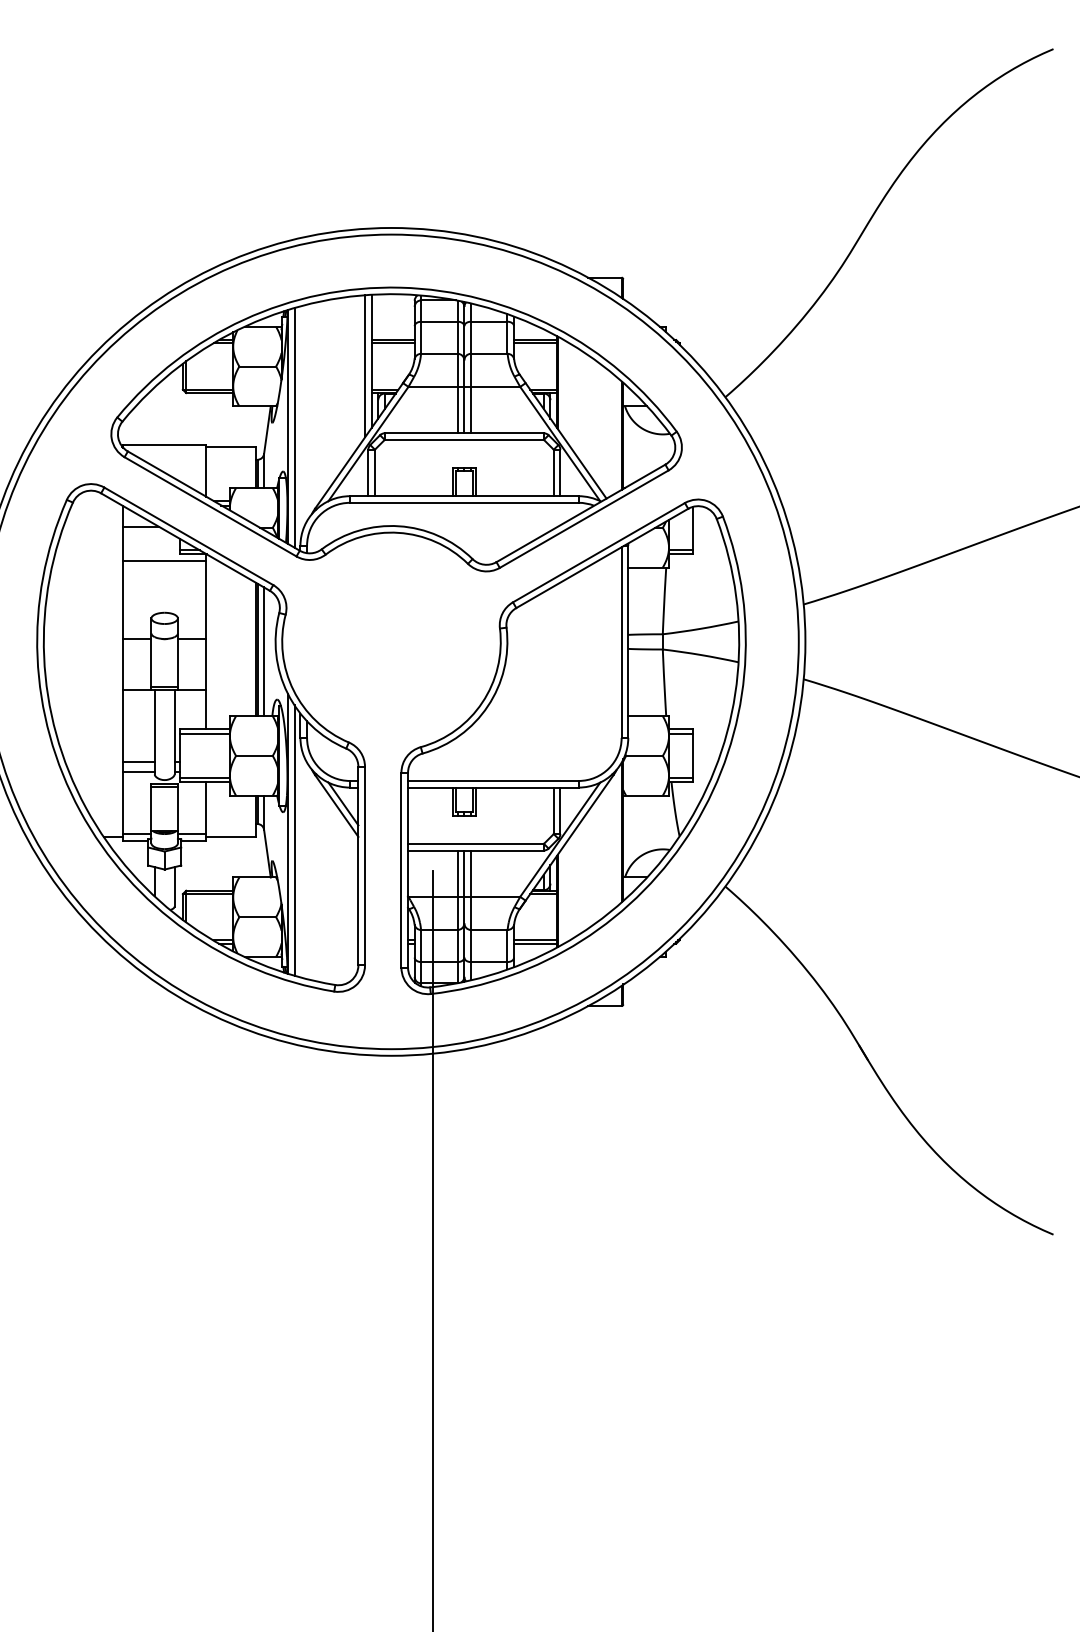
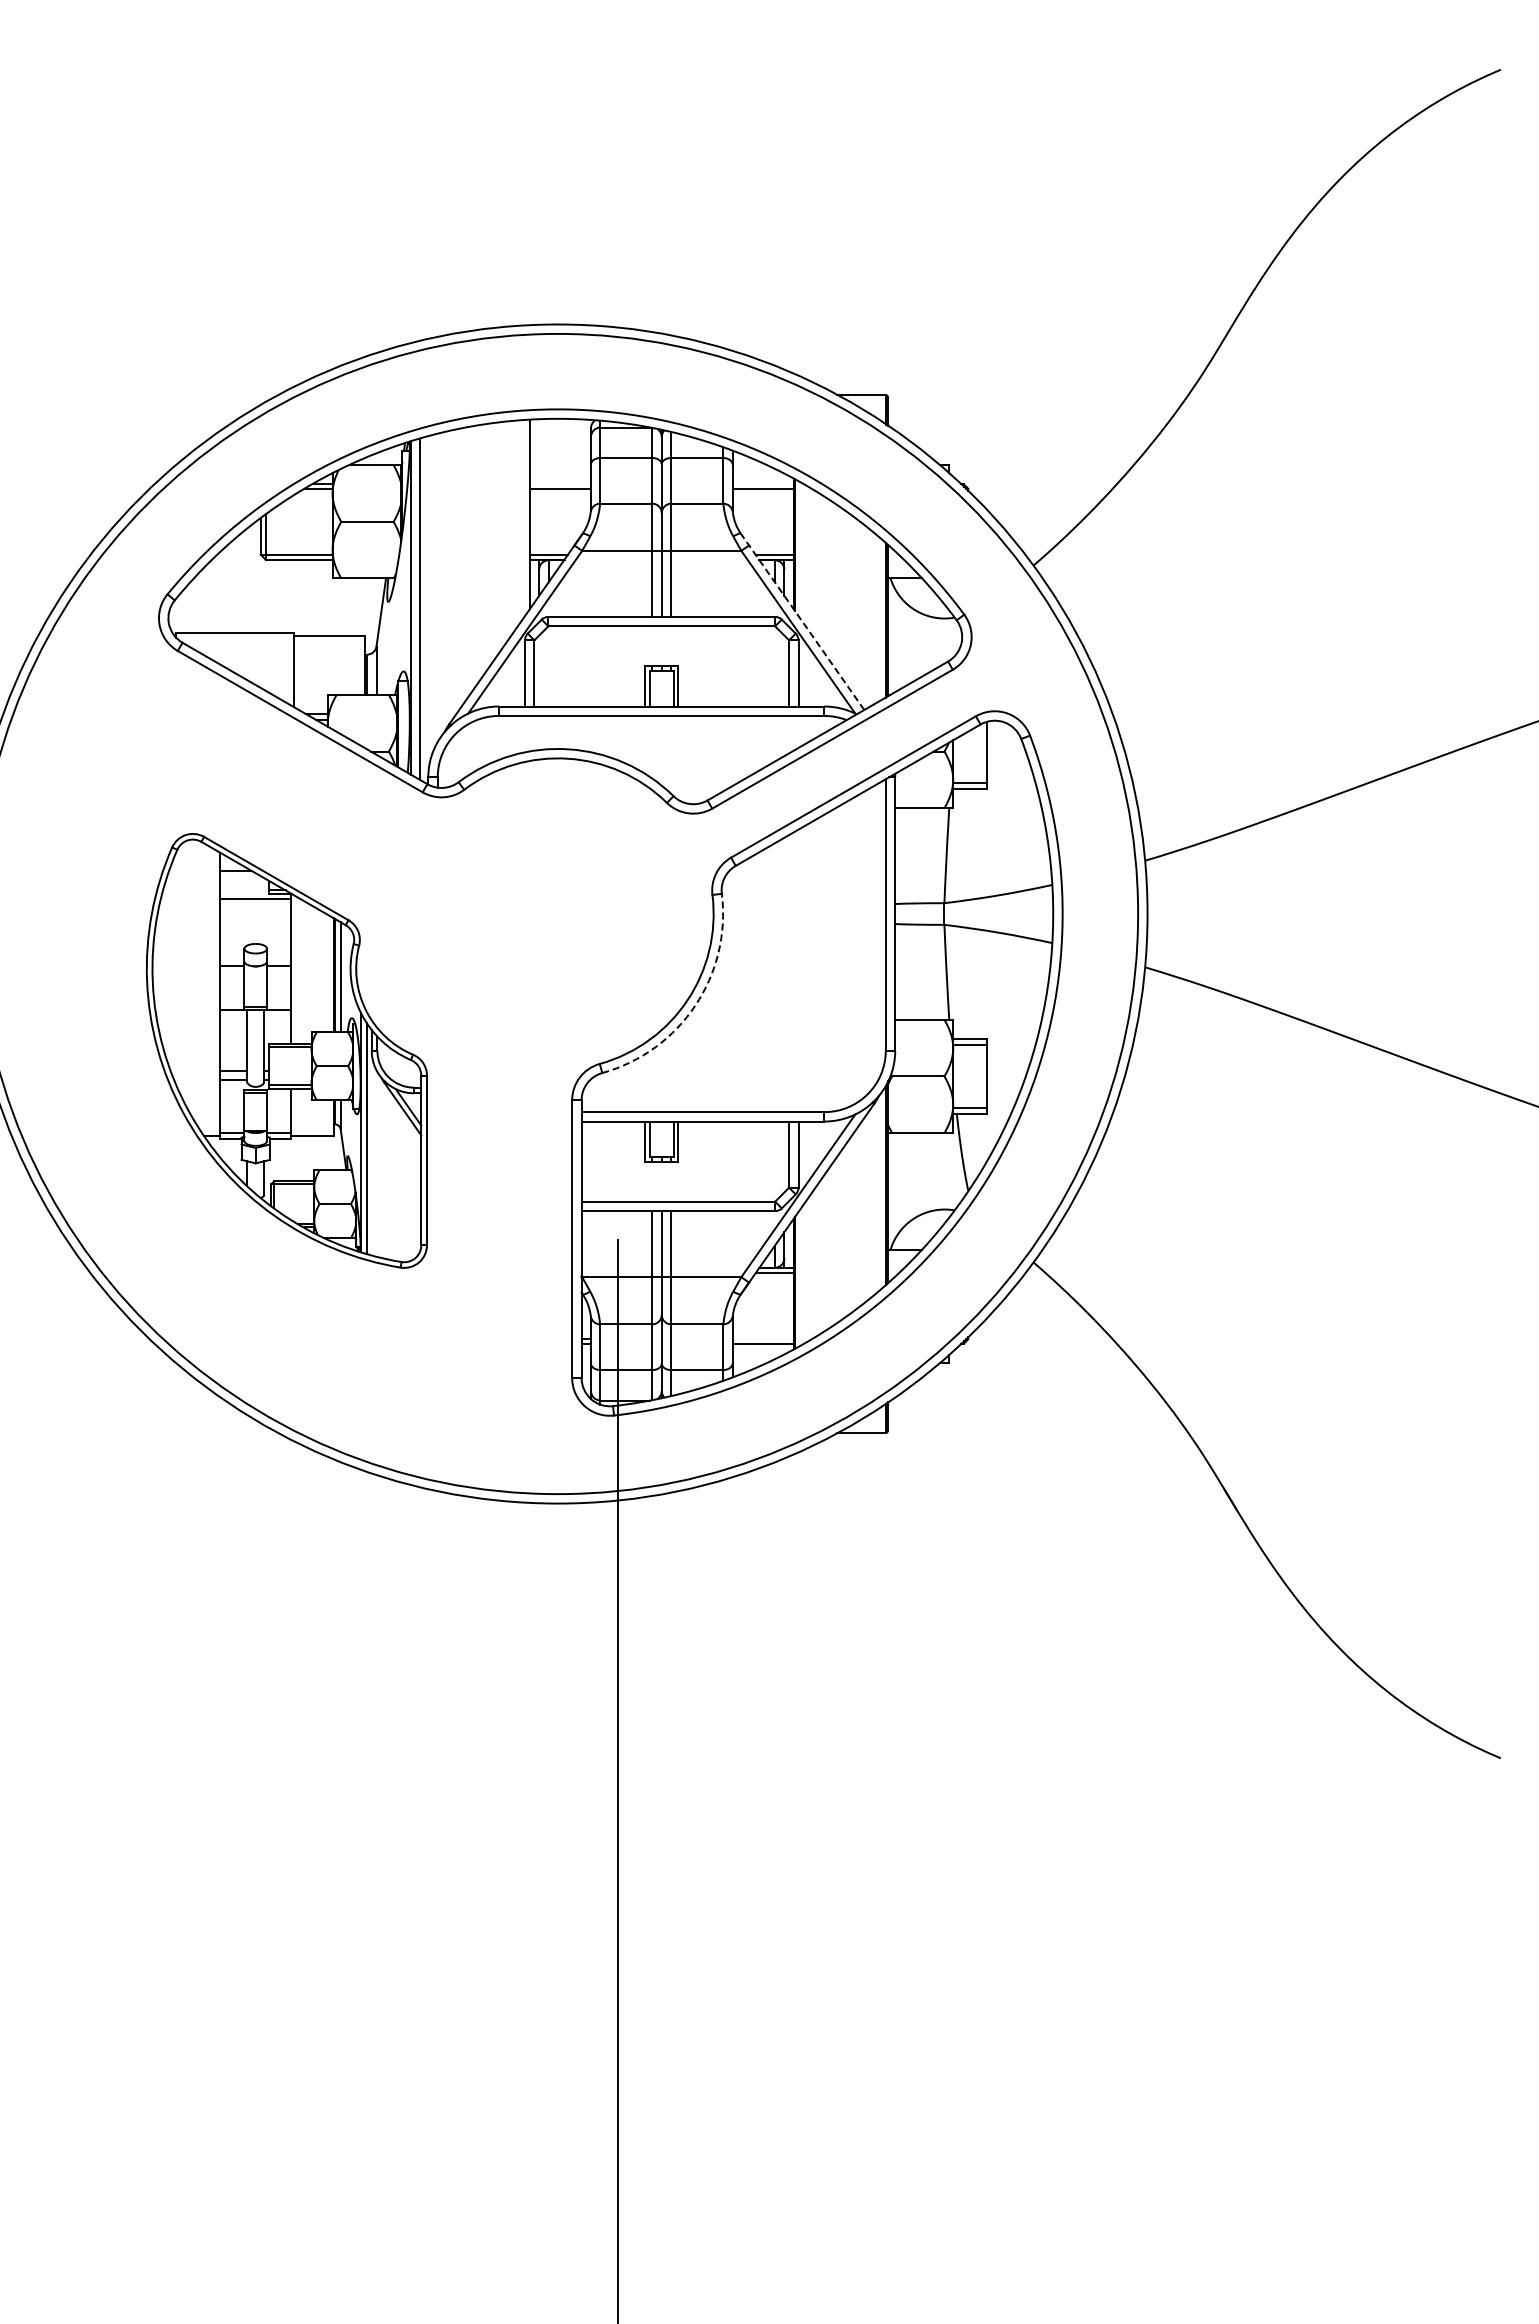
line: (393, 340) -> (560, 484), removed
line: (535, 340) -> (762, 484), removed
line: (365, 366) -> (520, 521), removed
line: (563, 436) -> (802, 621), solid -> dashed
arc: (488, 706) -> (695, 1005), solid -> dashed
part: (200, 737) -> (286, 1050), size x0.6
line: (535, 940) -> (762, 1339), removed

